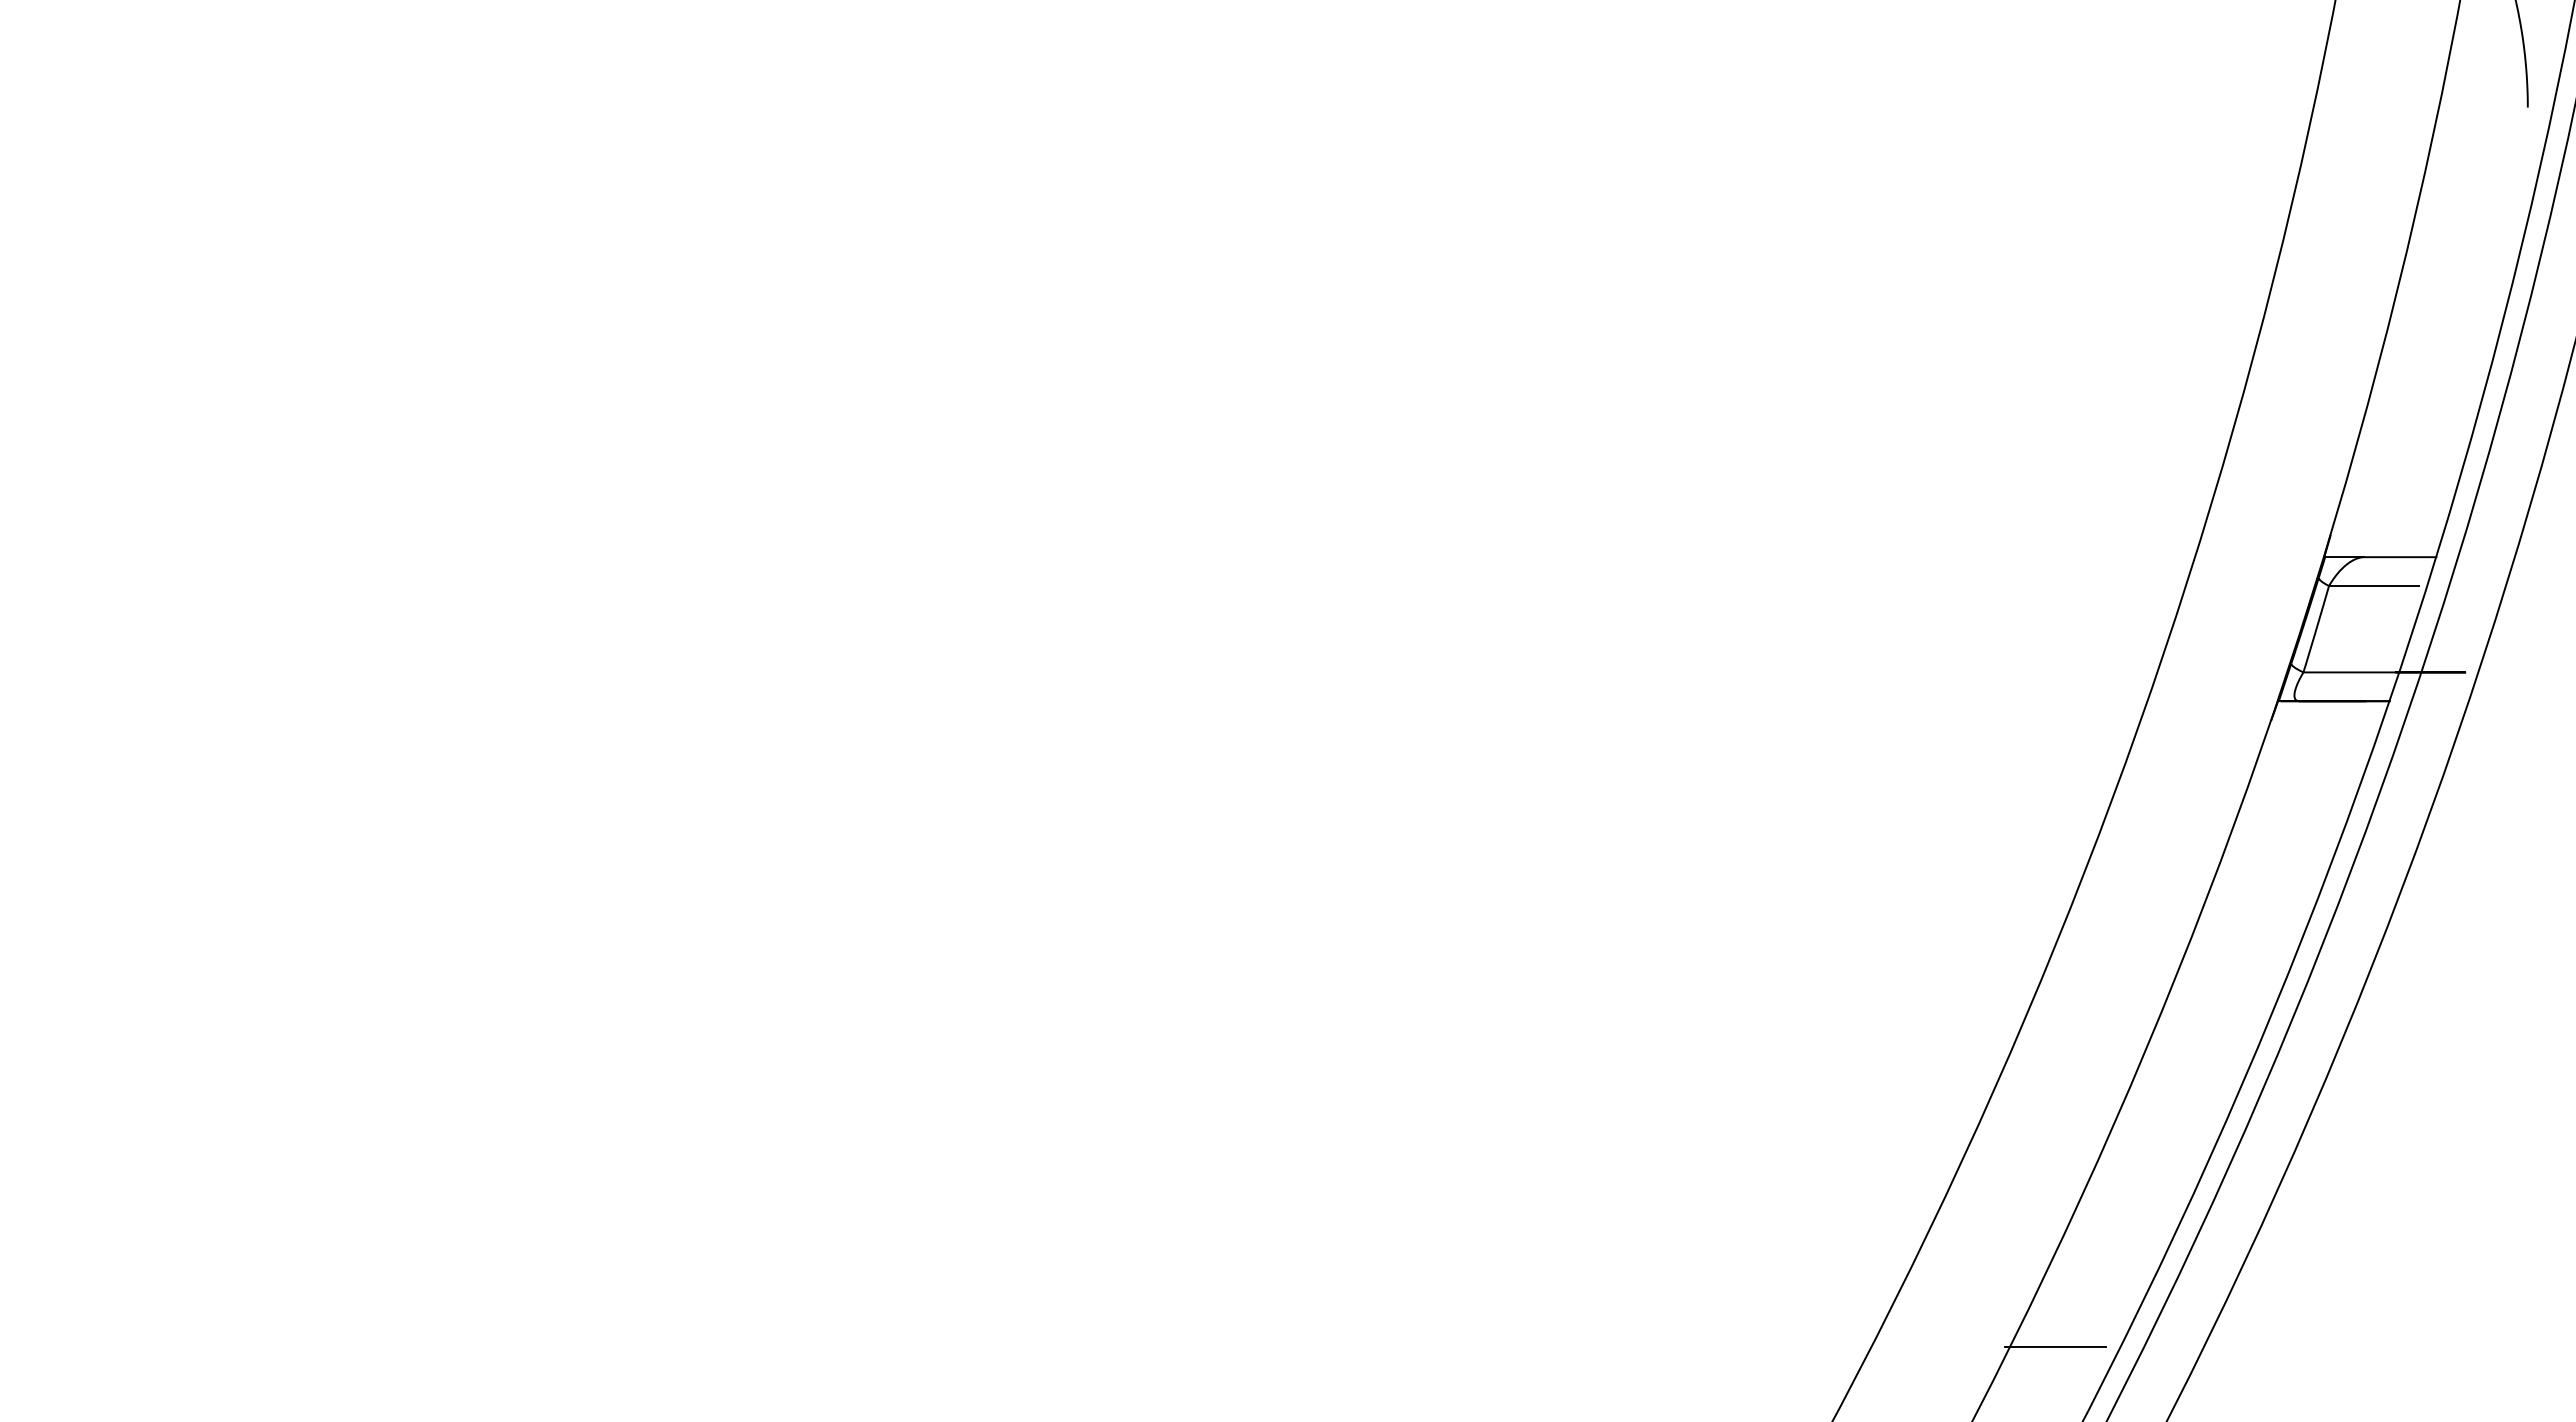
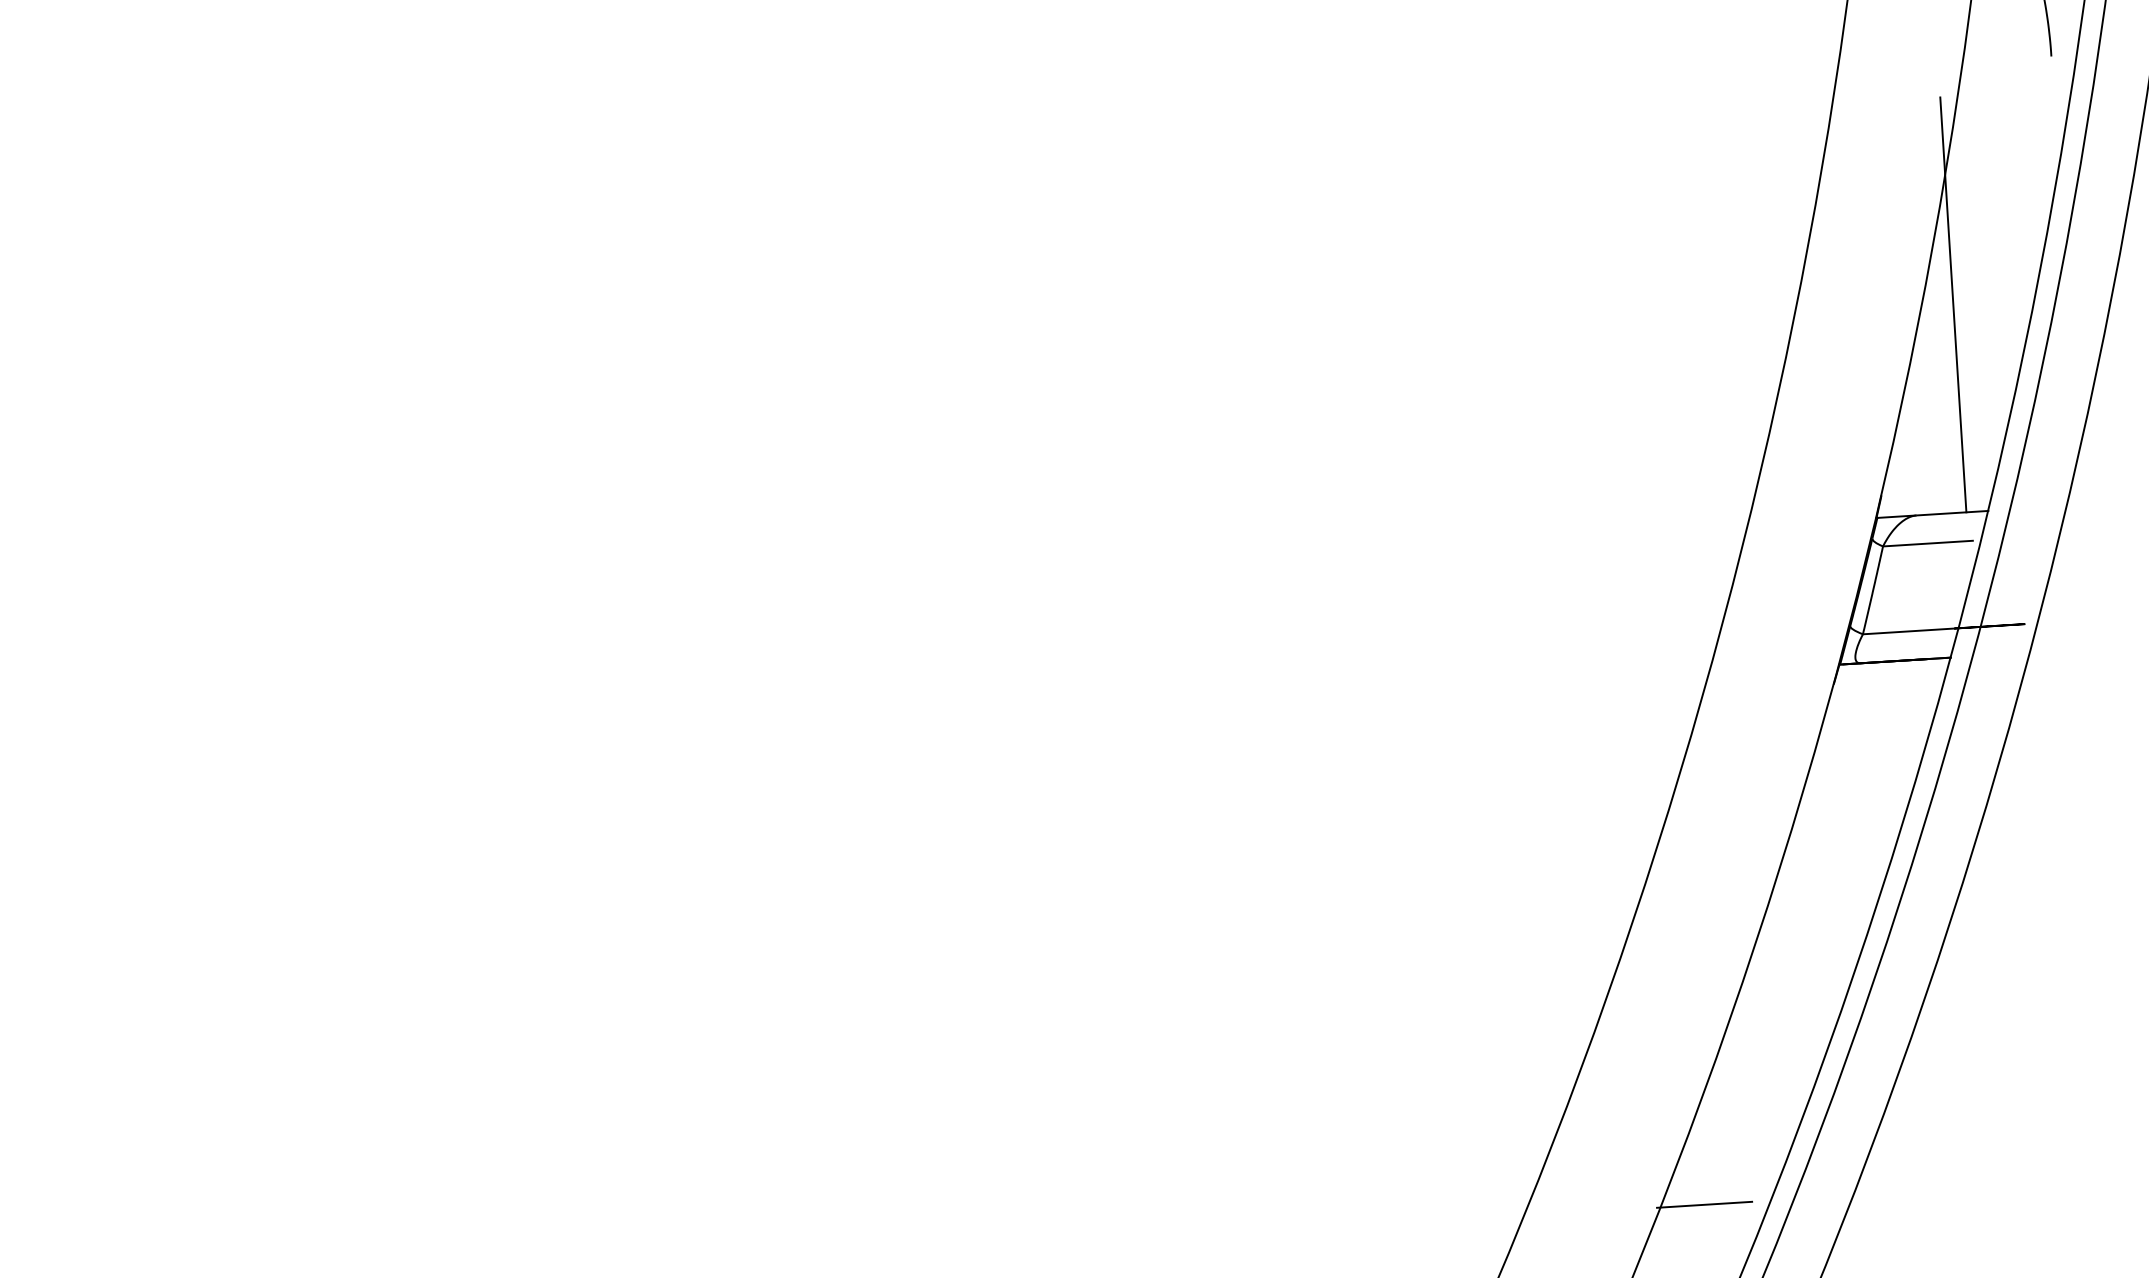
line: (2414, 349) -> (1953, 305), added
line: (2109, 1231) -> (1704, 1204), added

